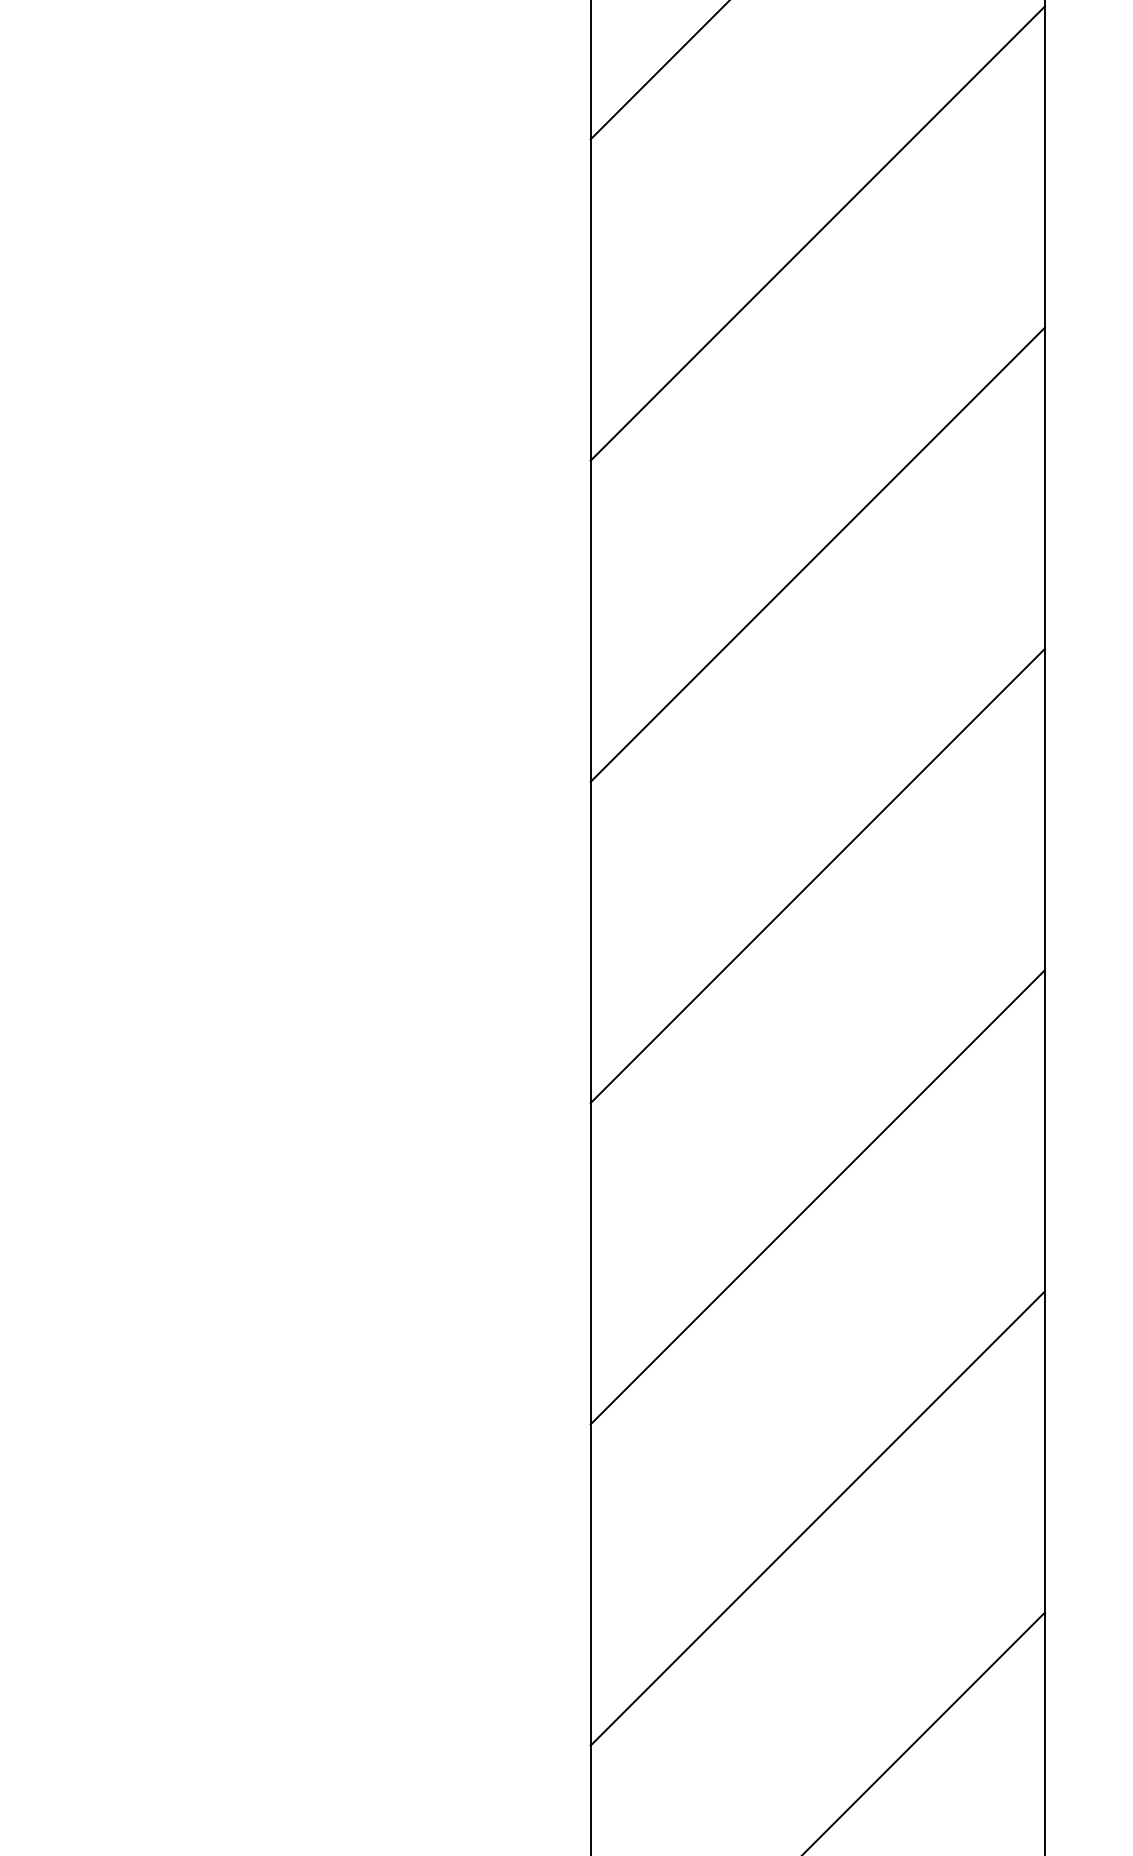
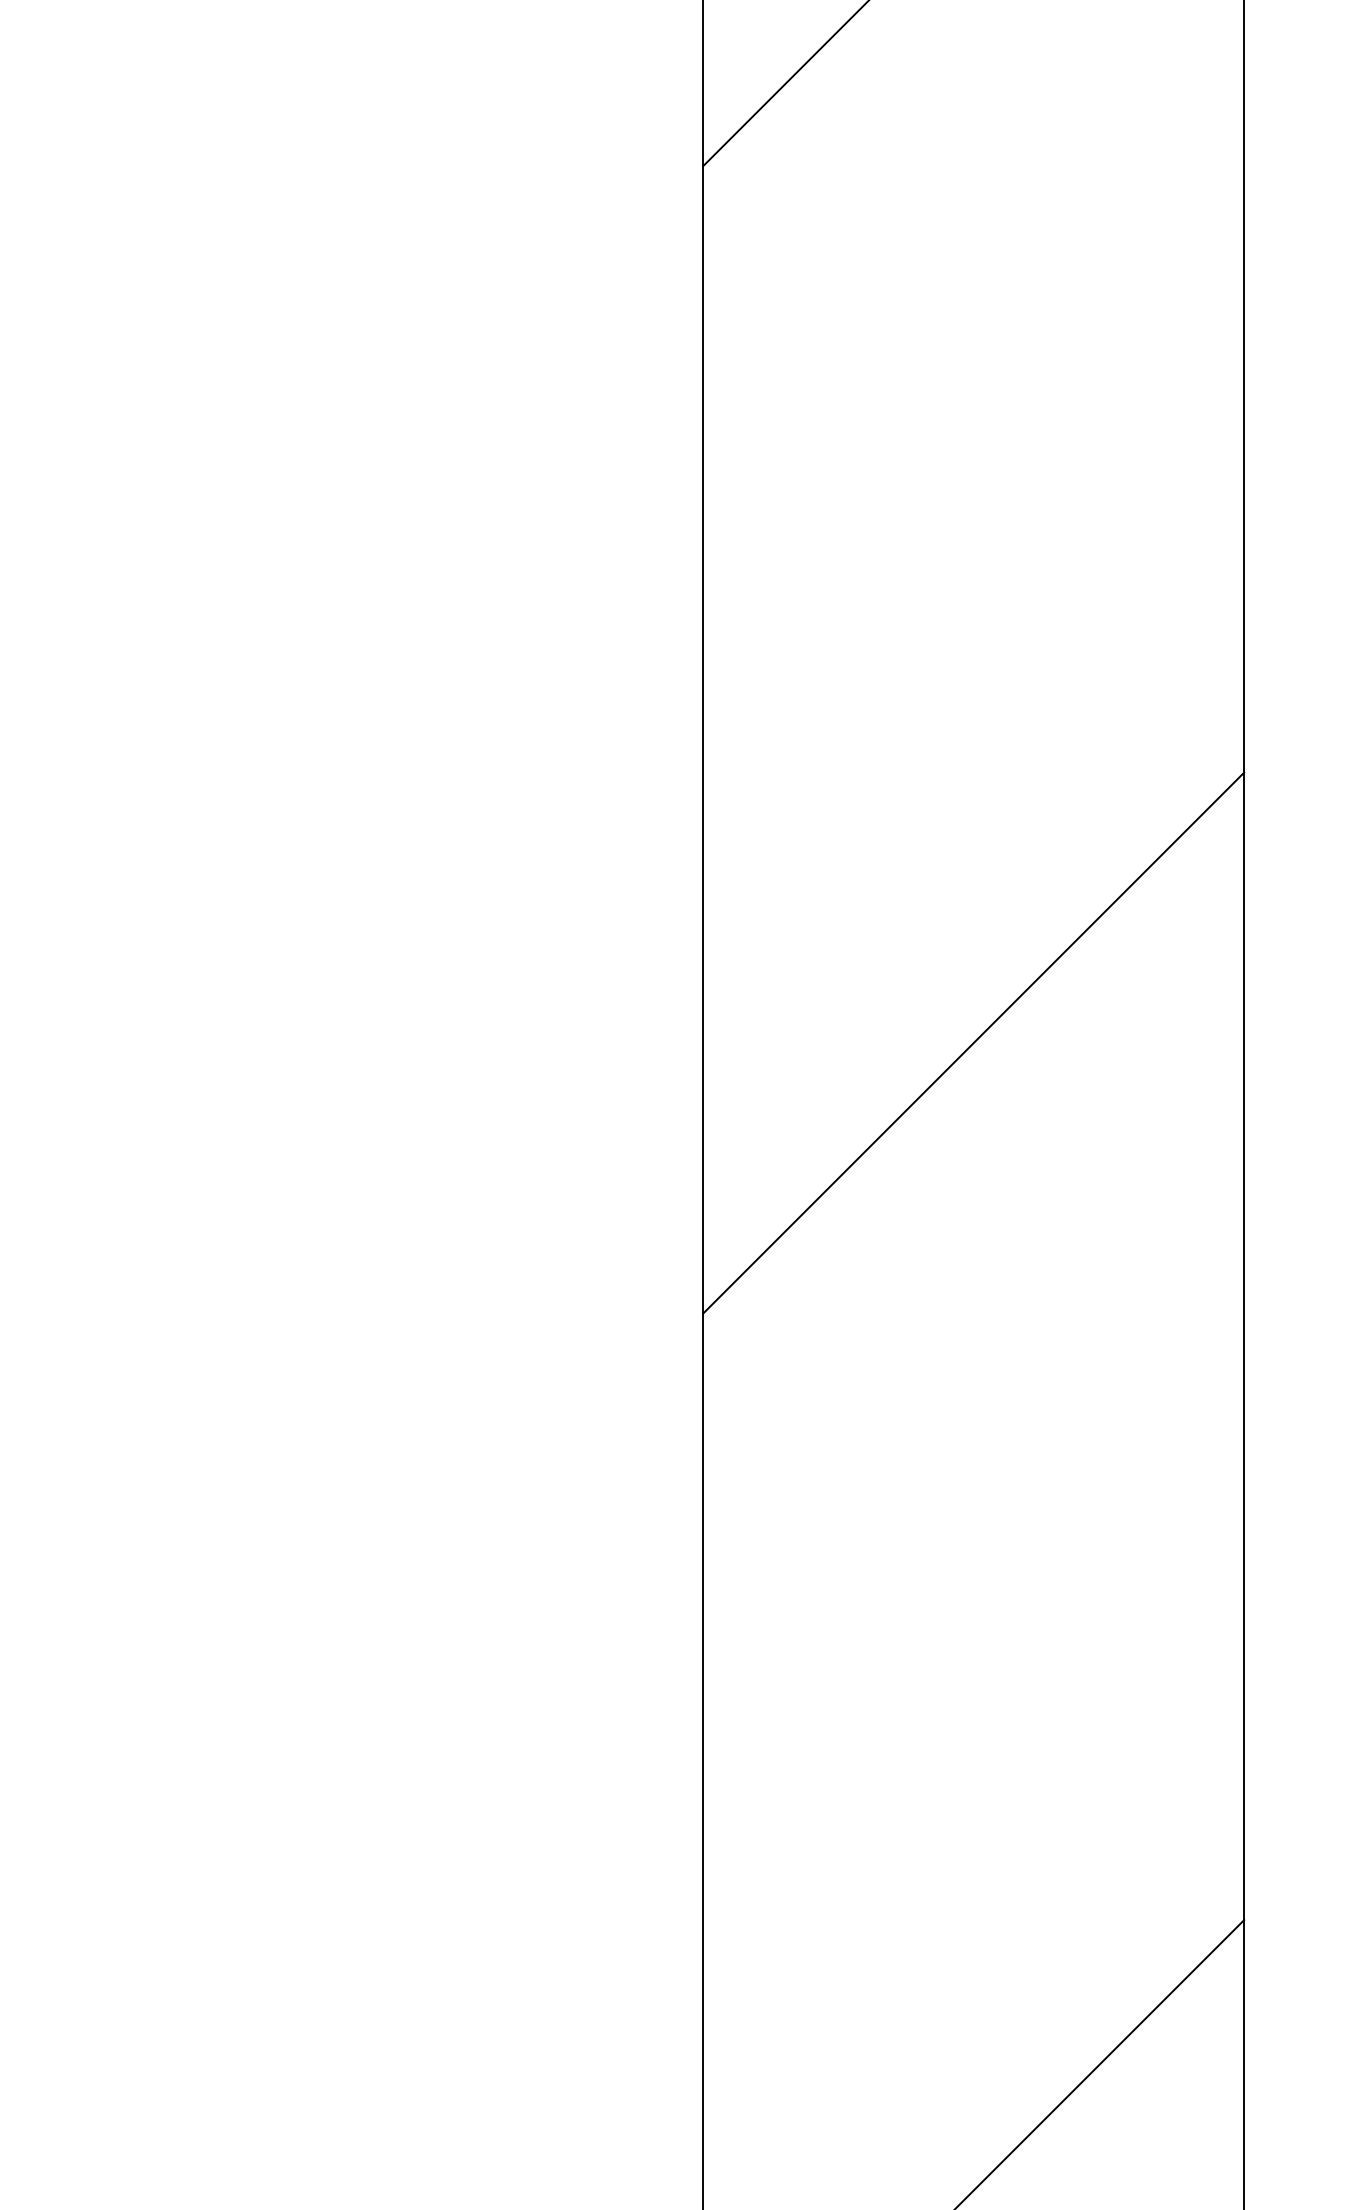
line: (817, 232) -> (973, 277), removed
line: (817, 554) -> (973, 660), removed
line: (817, 1197) -> (973, 1425), removed
line: (817, 1518) -> (973, 1807), removed

